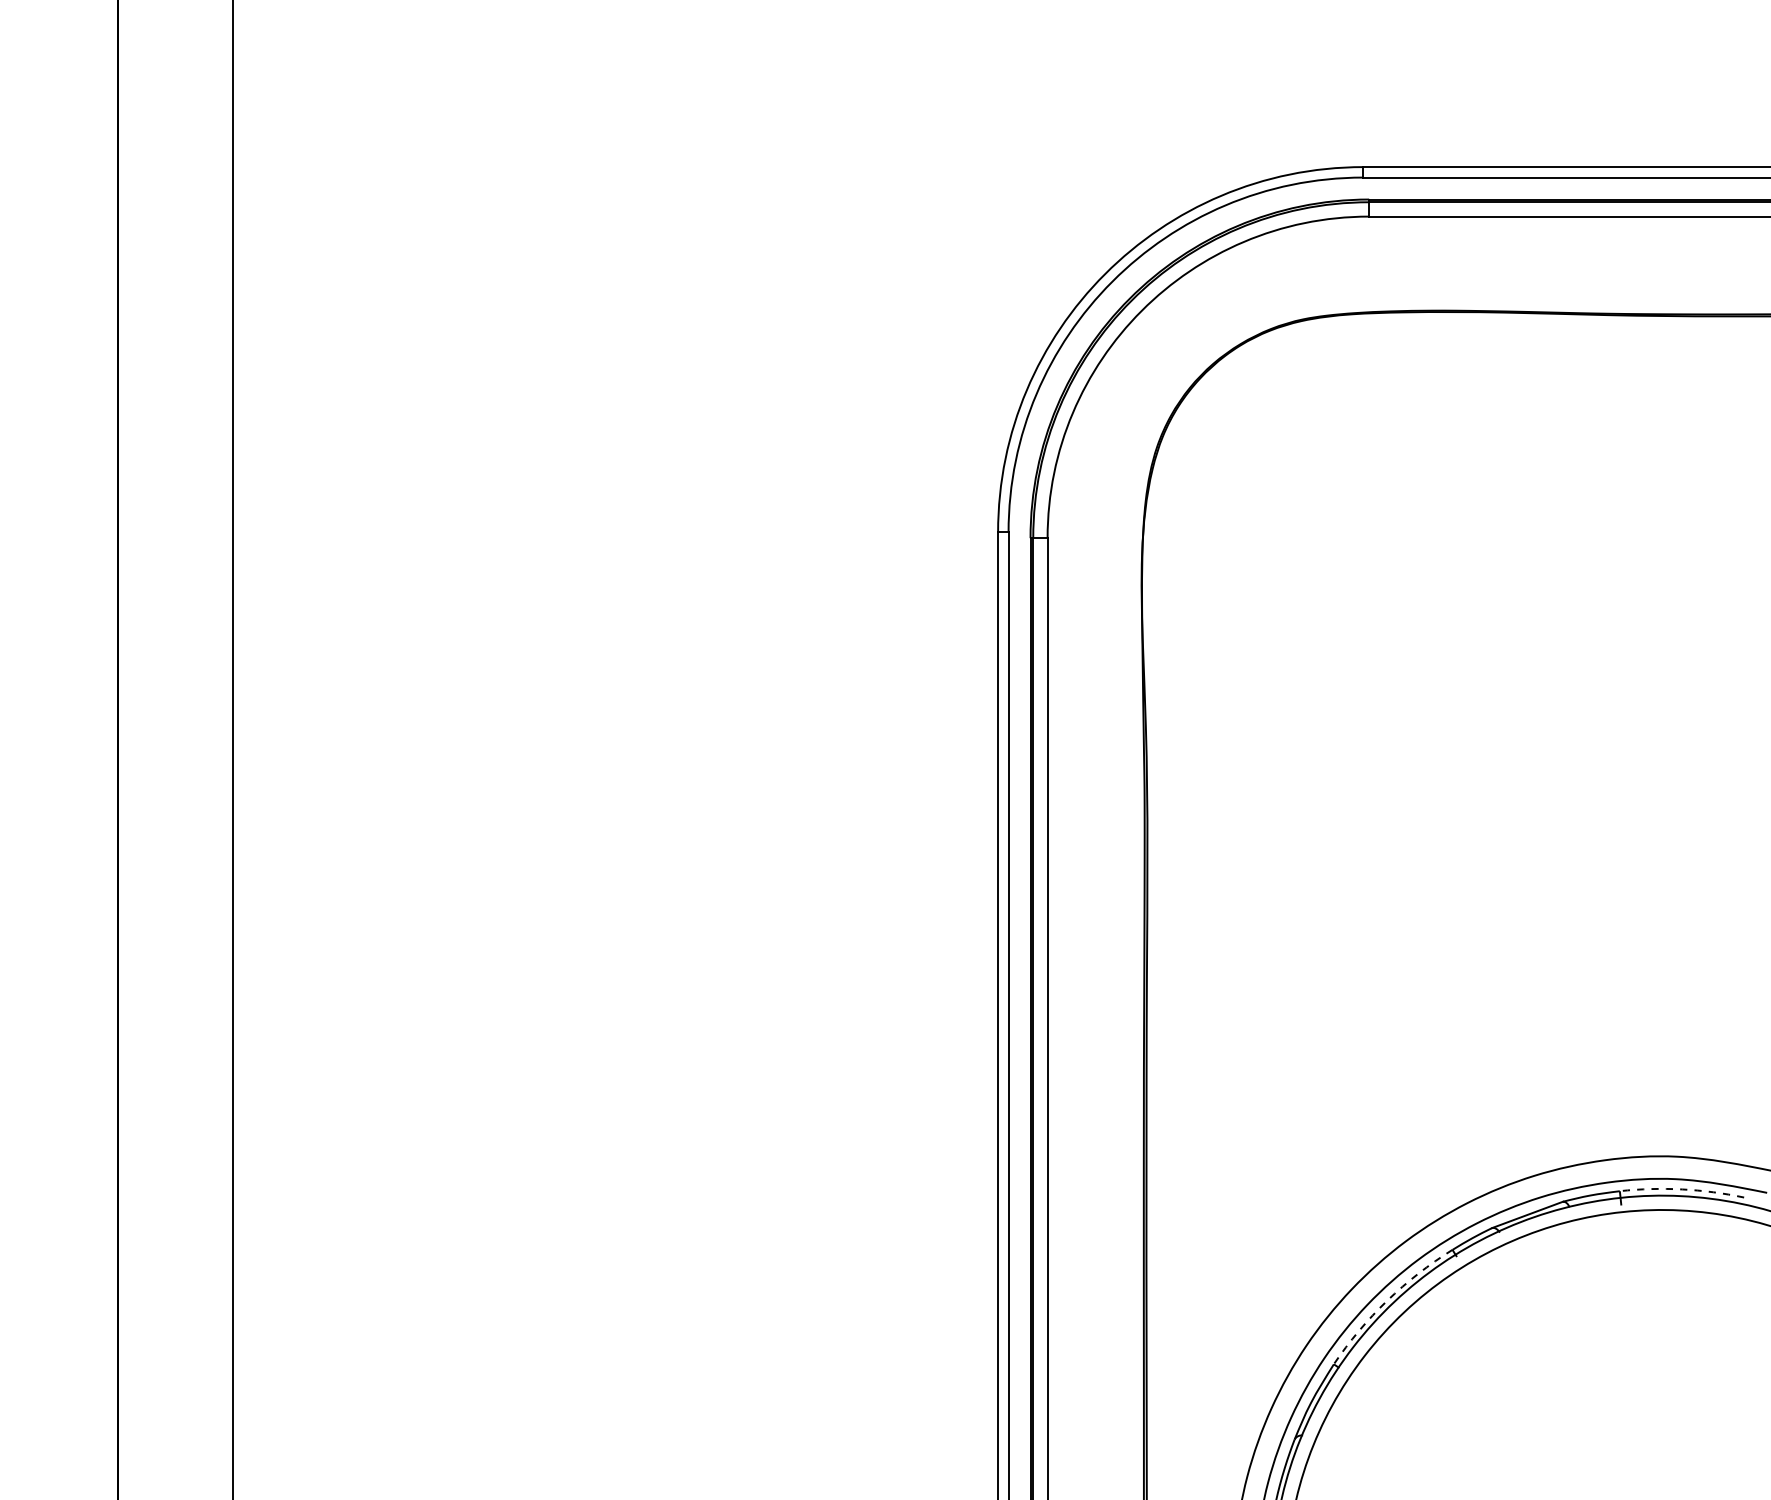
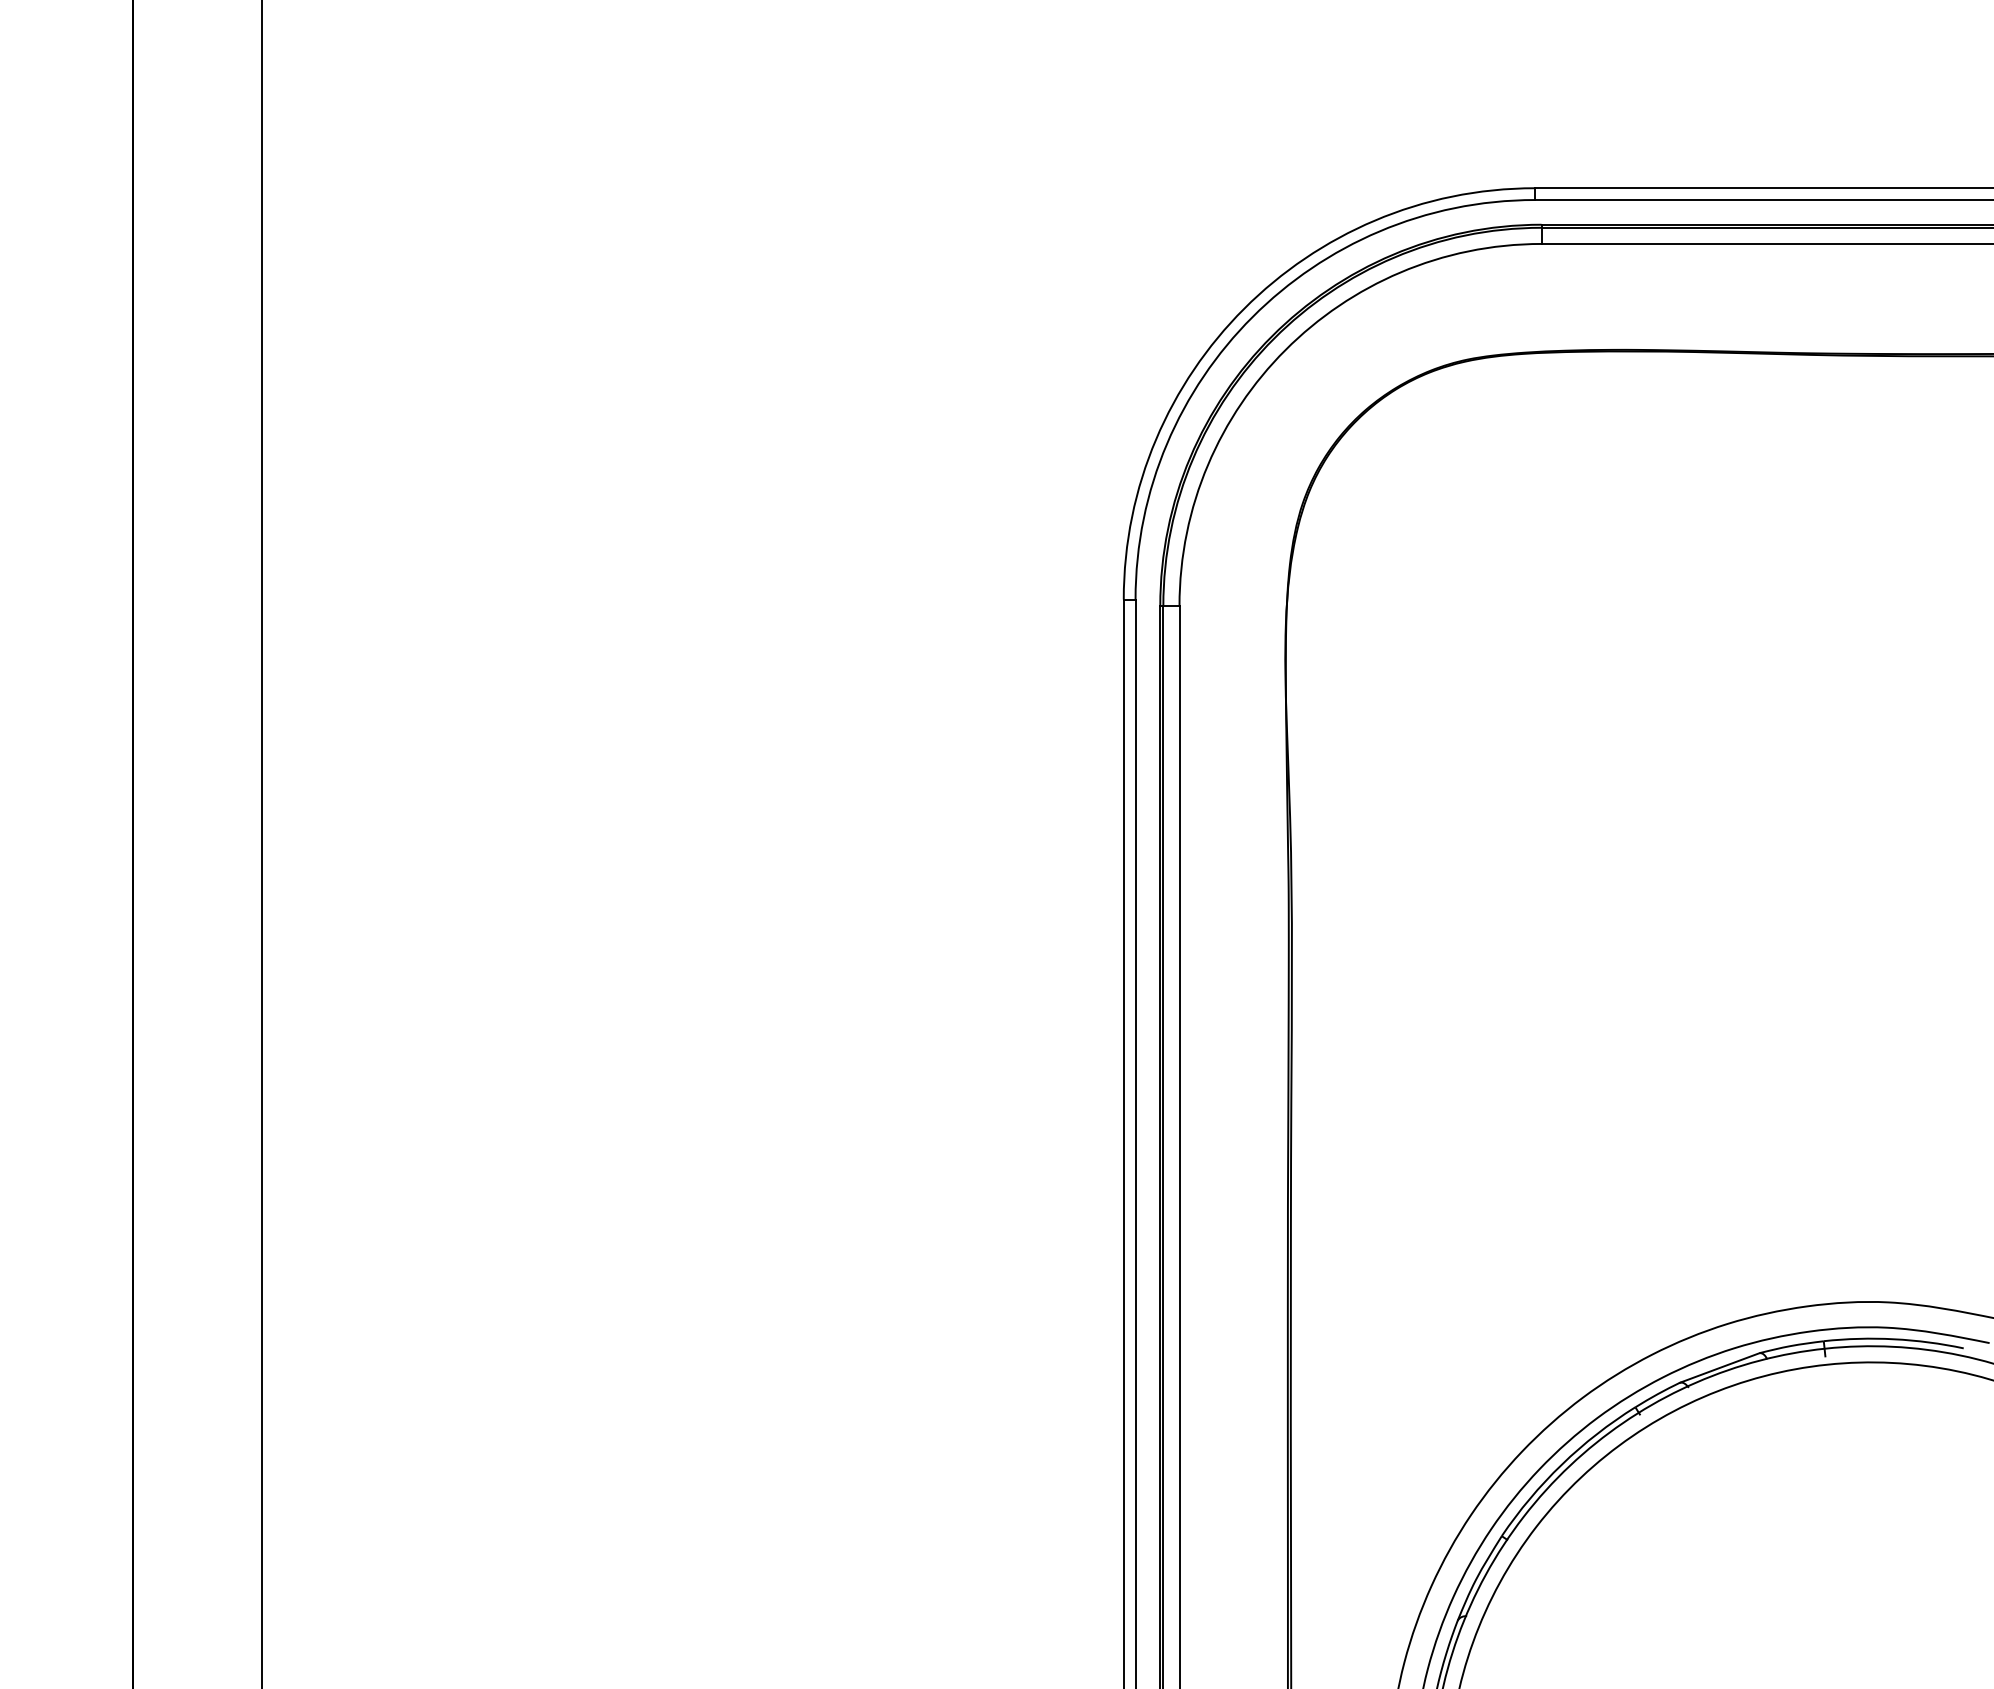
arc: (1682, 1189) -> (1894, 1339), dashed -> solid
arc: (1386, 1300) -> (1561, 1464), dashed -> solid

